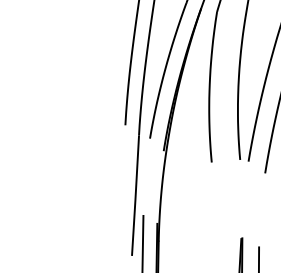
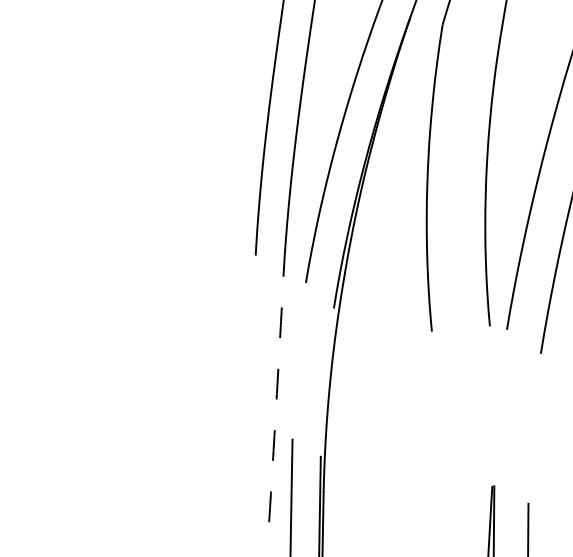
line: (135, 194) -> (276, 396), solid -> dashed

